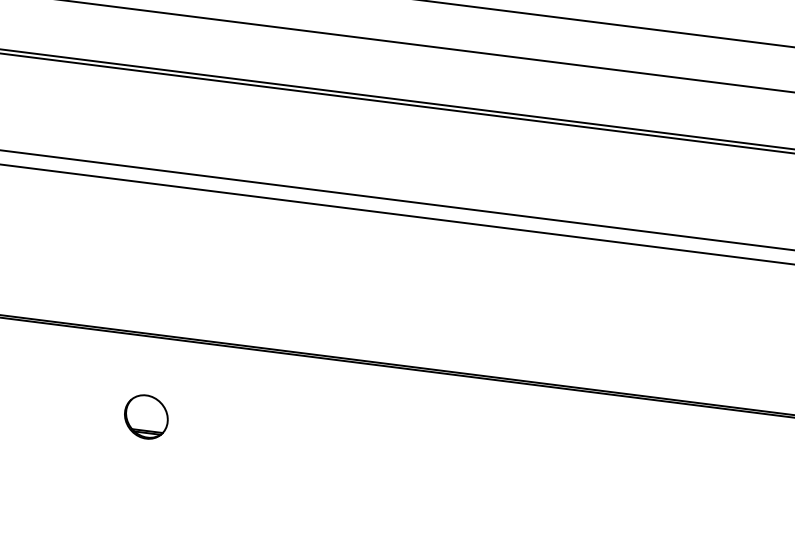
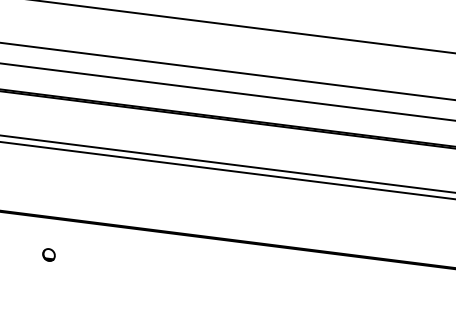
part: (145, 415) -> (48, 254), size x0.6

